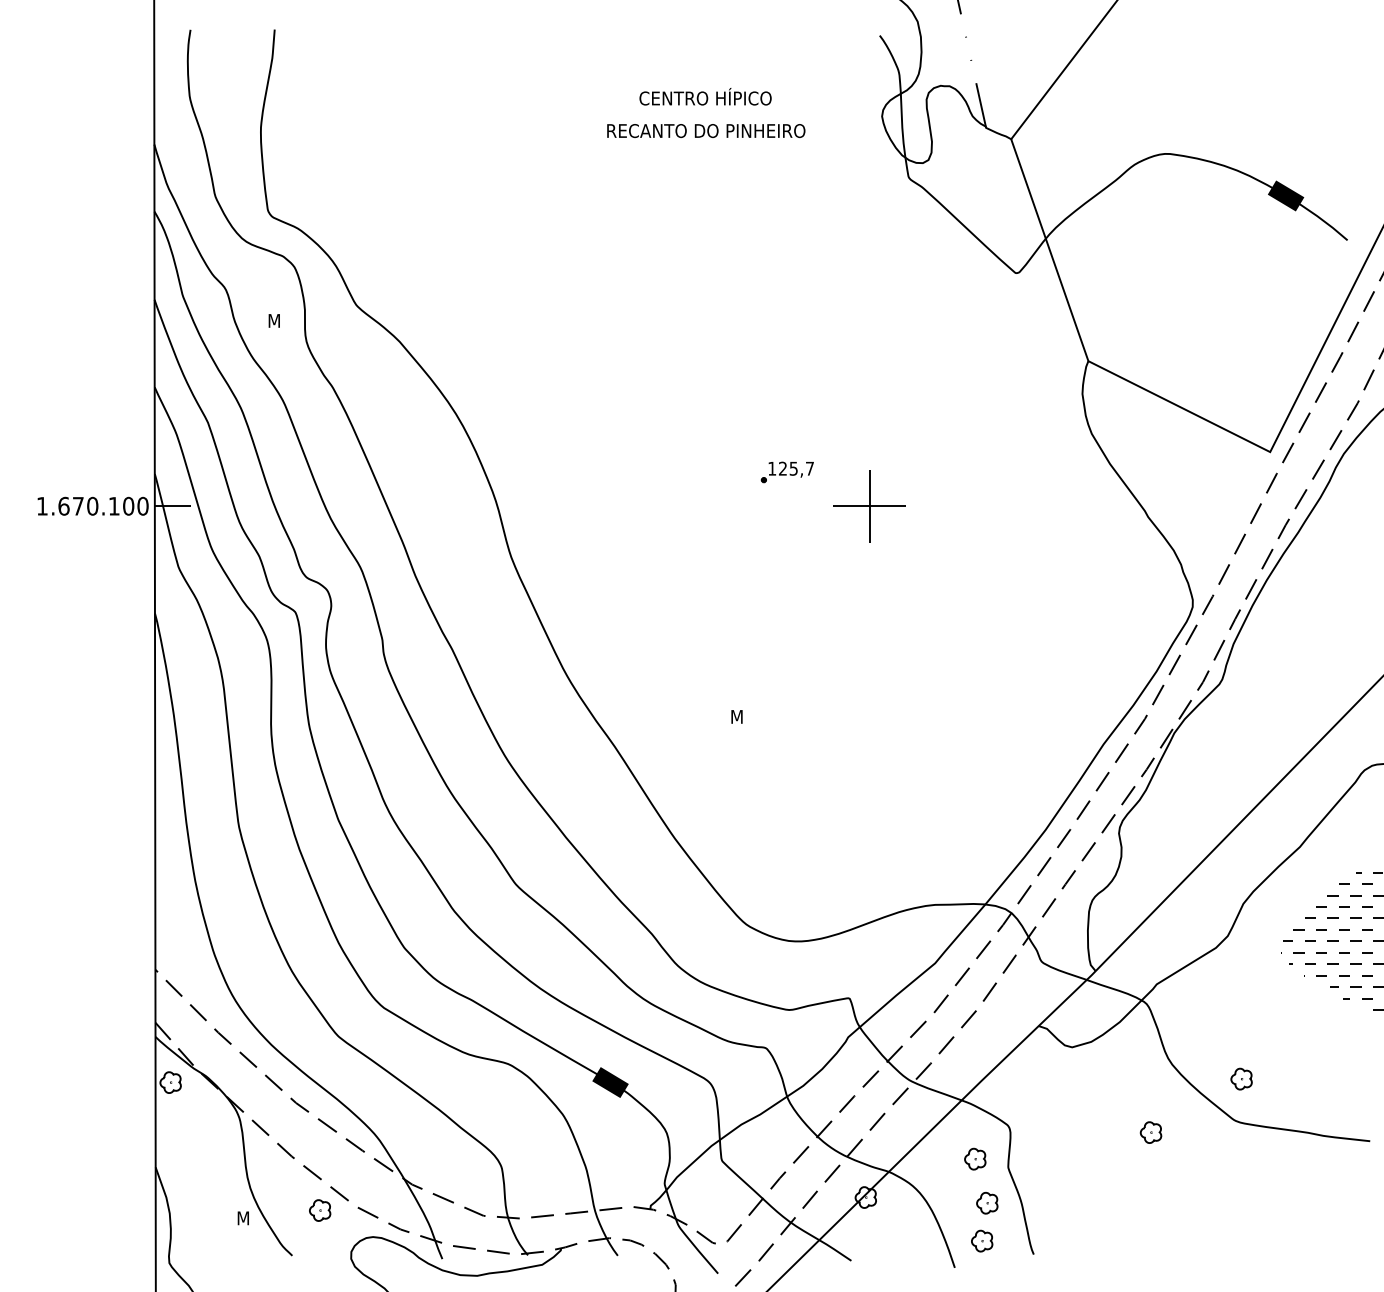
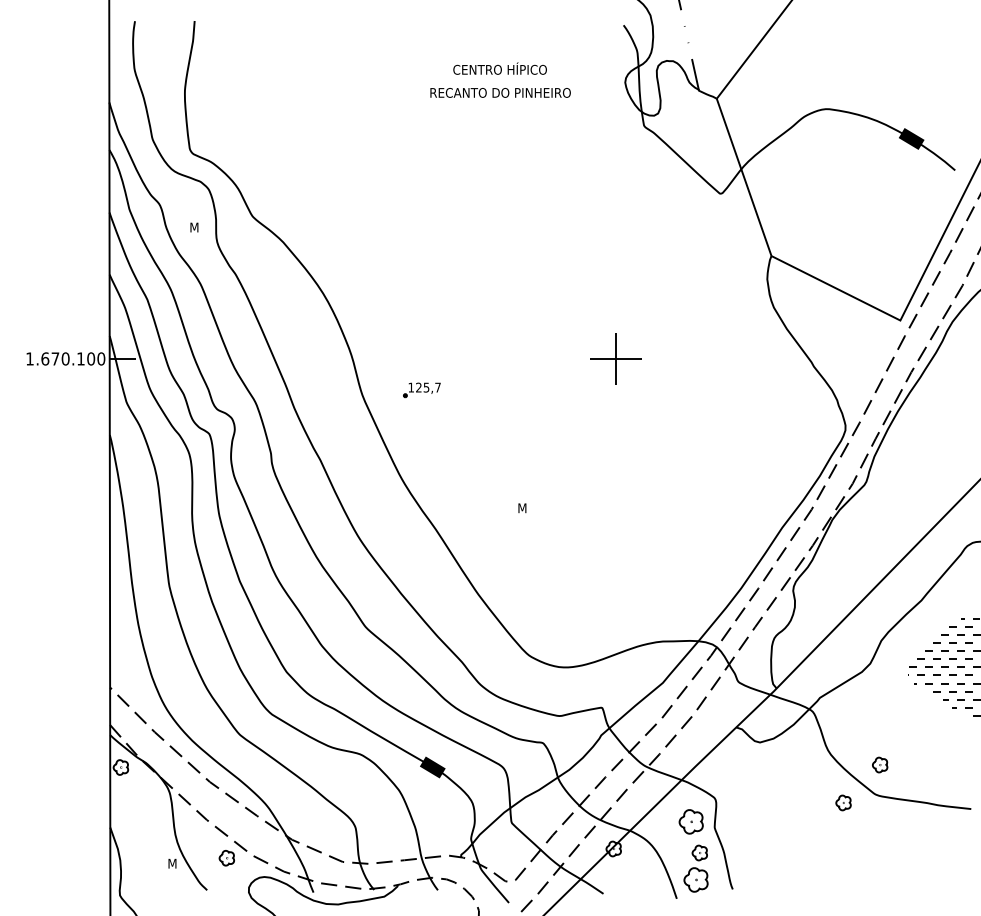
part: (786, 472) -> (421, 390), moved
part: (1150, 1132) -> (843, 802), moved
part: (975, 1158) -> (691, 821), size x1.6
part: (982, 1240) -> (696, 879), size x1.6

